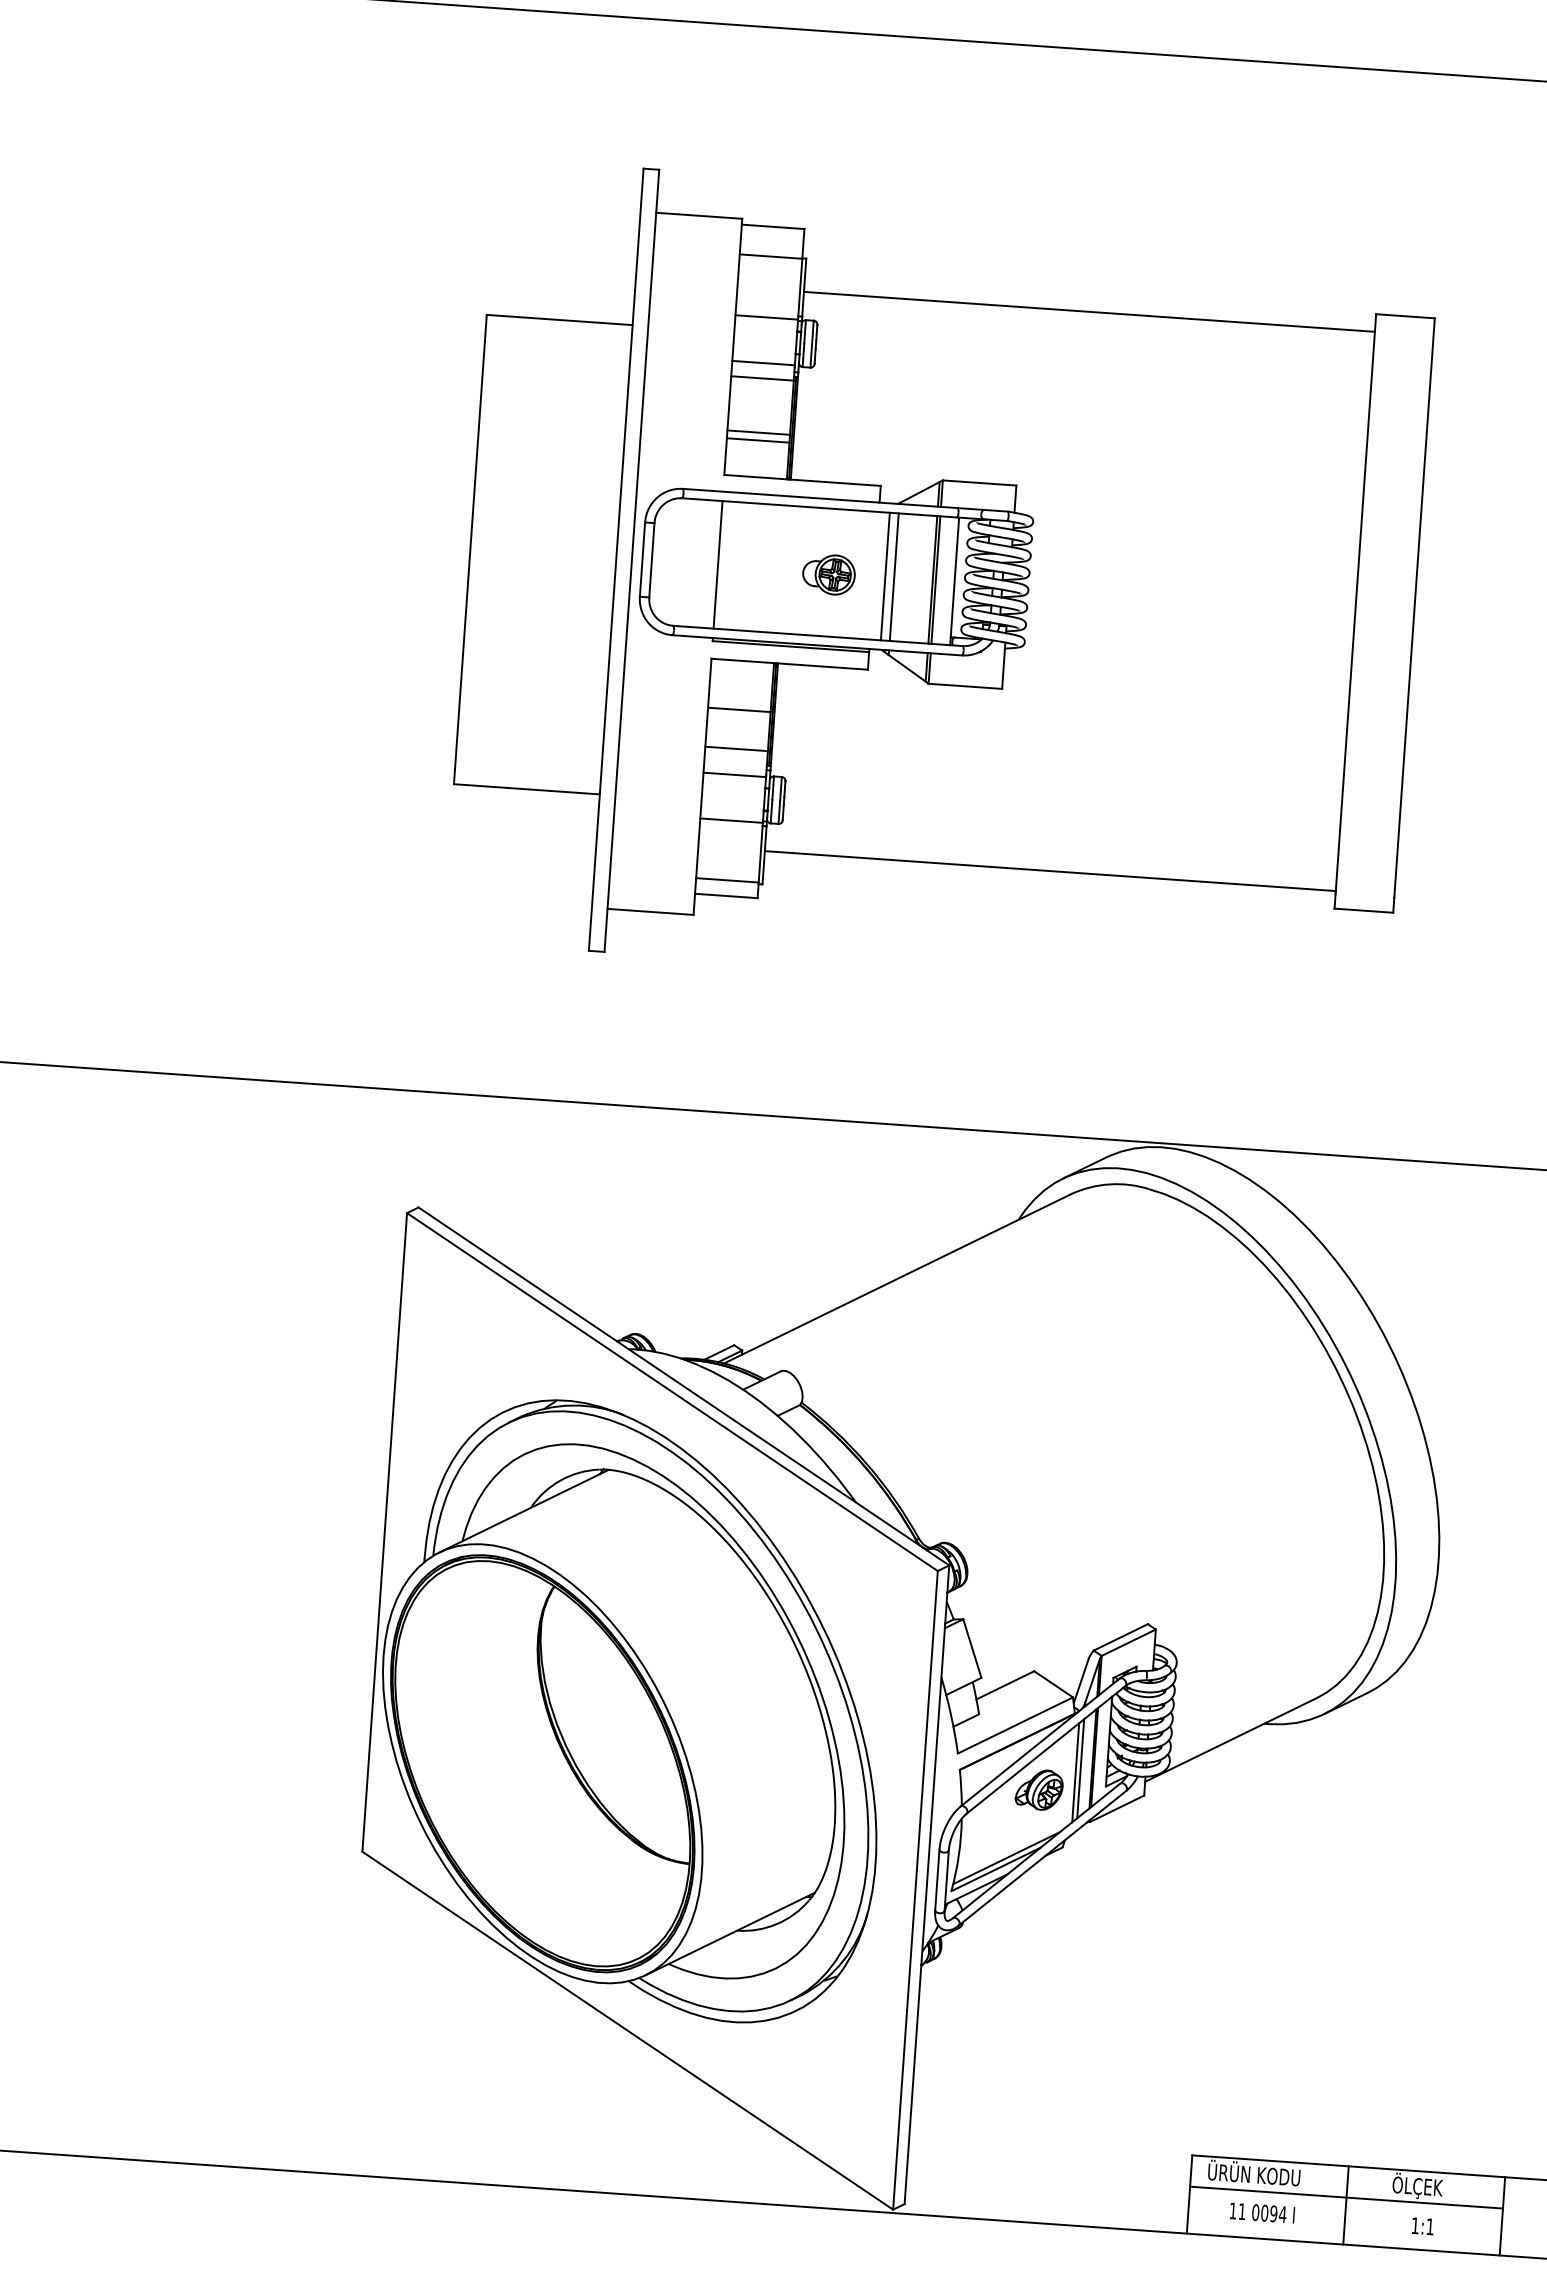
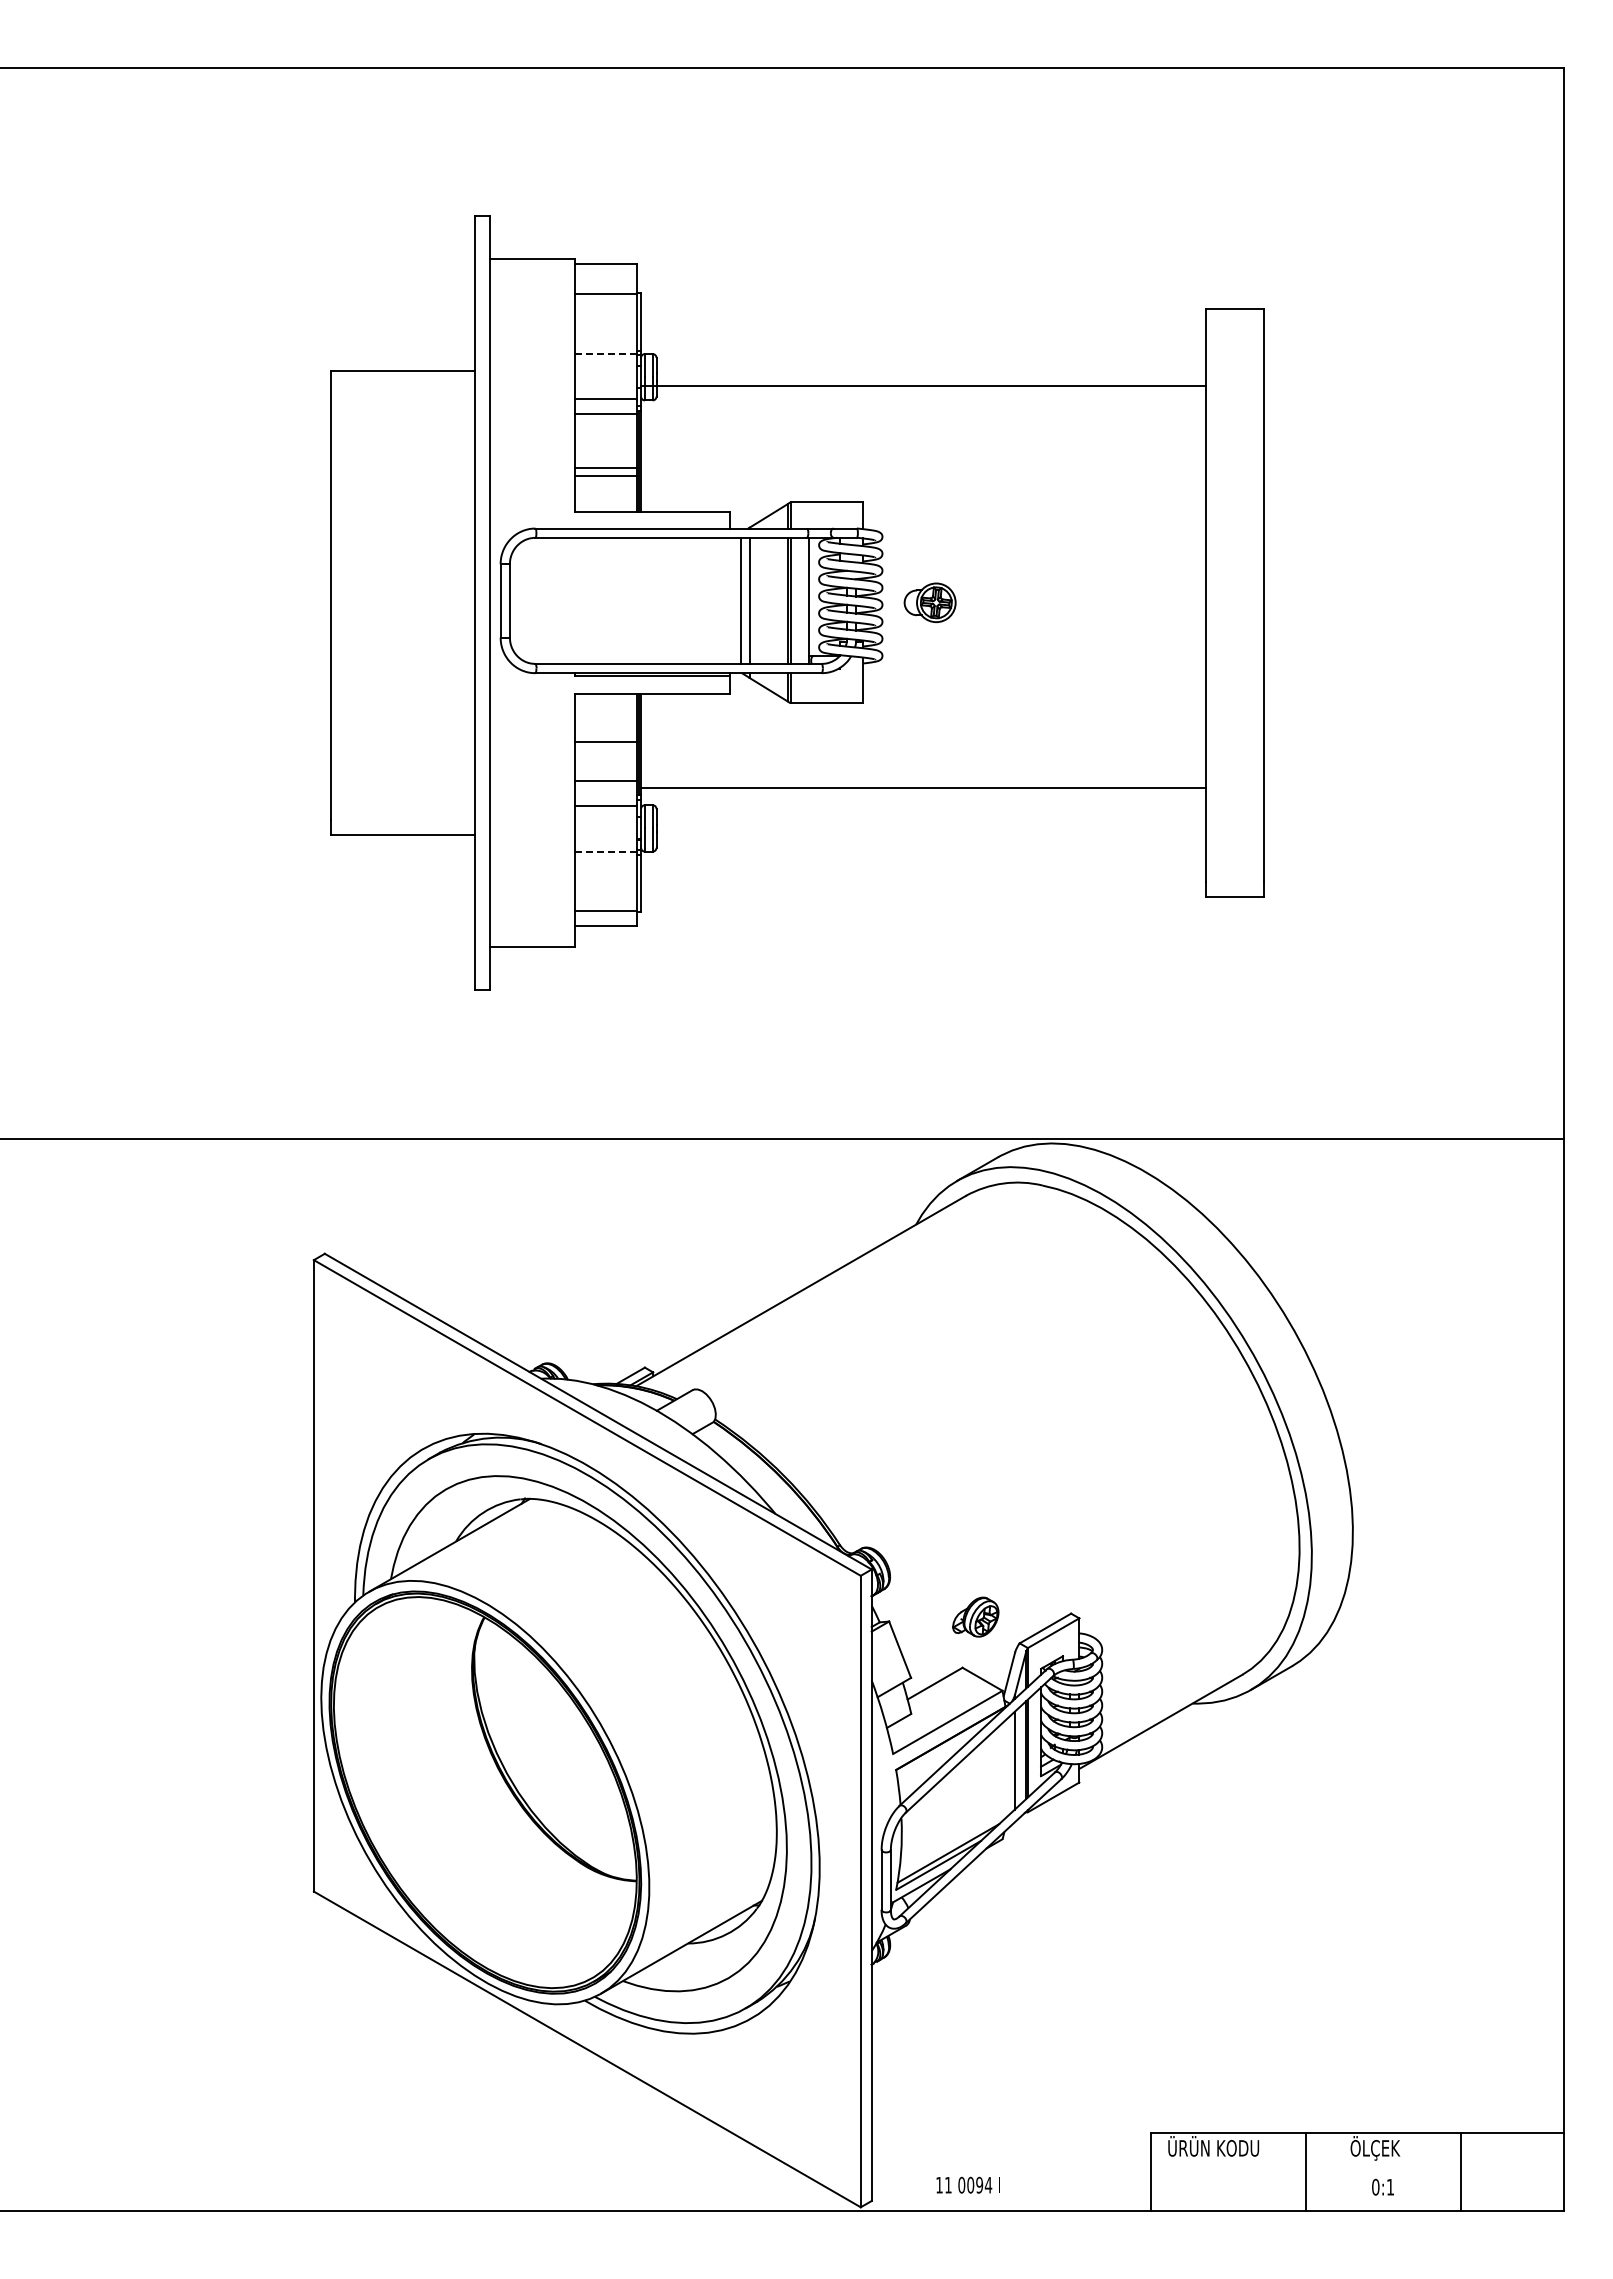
line: (1089, 312) -> (923, 386), moved
line: (767, 317) -> (606, 354), solid -> dashed
line: (718, 564) -> (575, 600), removed
part: (828, 574) -> (929, 602), moved
line: (731, 820) -> (606, 851), solid -> dashed
line: (1050, 871) -> (923, 788), moved
line: (1075, 1772) -> (1010, 1764), removed
part: (1039, 1789) -> (975, 1616), moved
line: (1345, 2197) -> (1305, 2164), removed
text: (1261, 2212) -> (967, 2184), moved
text: (1415, 2225) -> (1375, 2186), 1:1 -> 0:1

